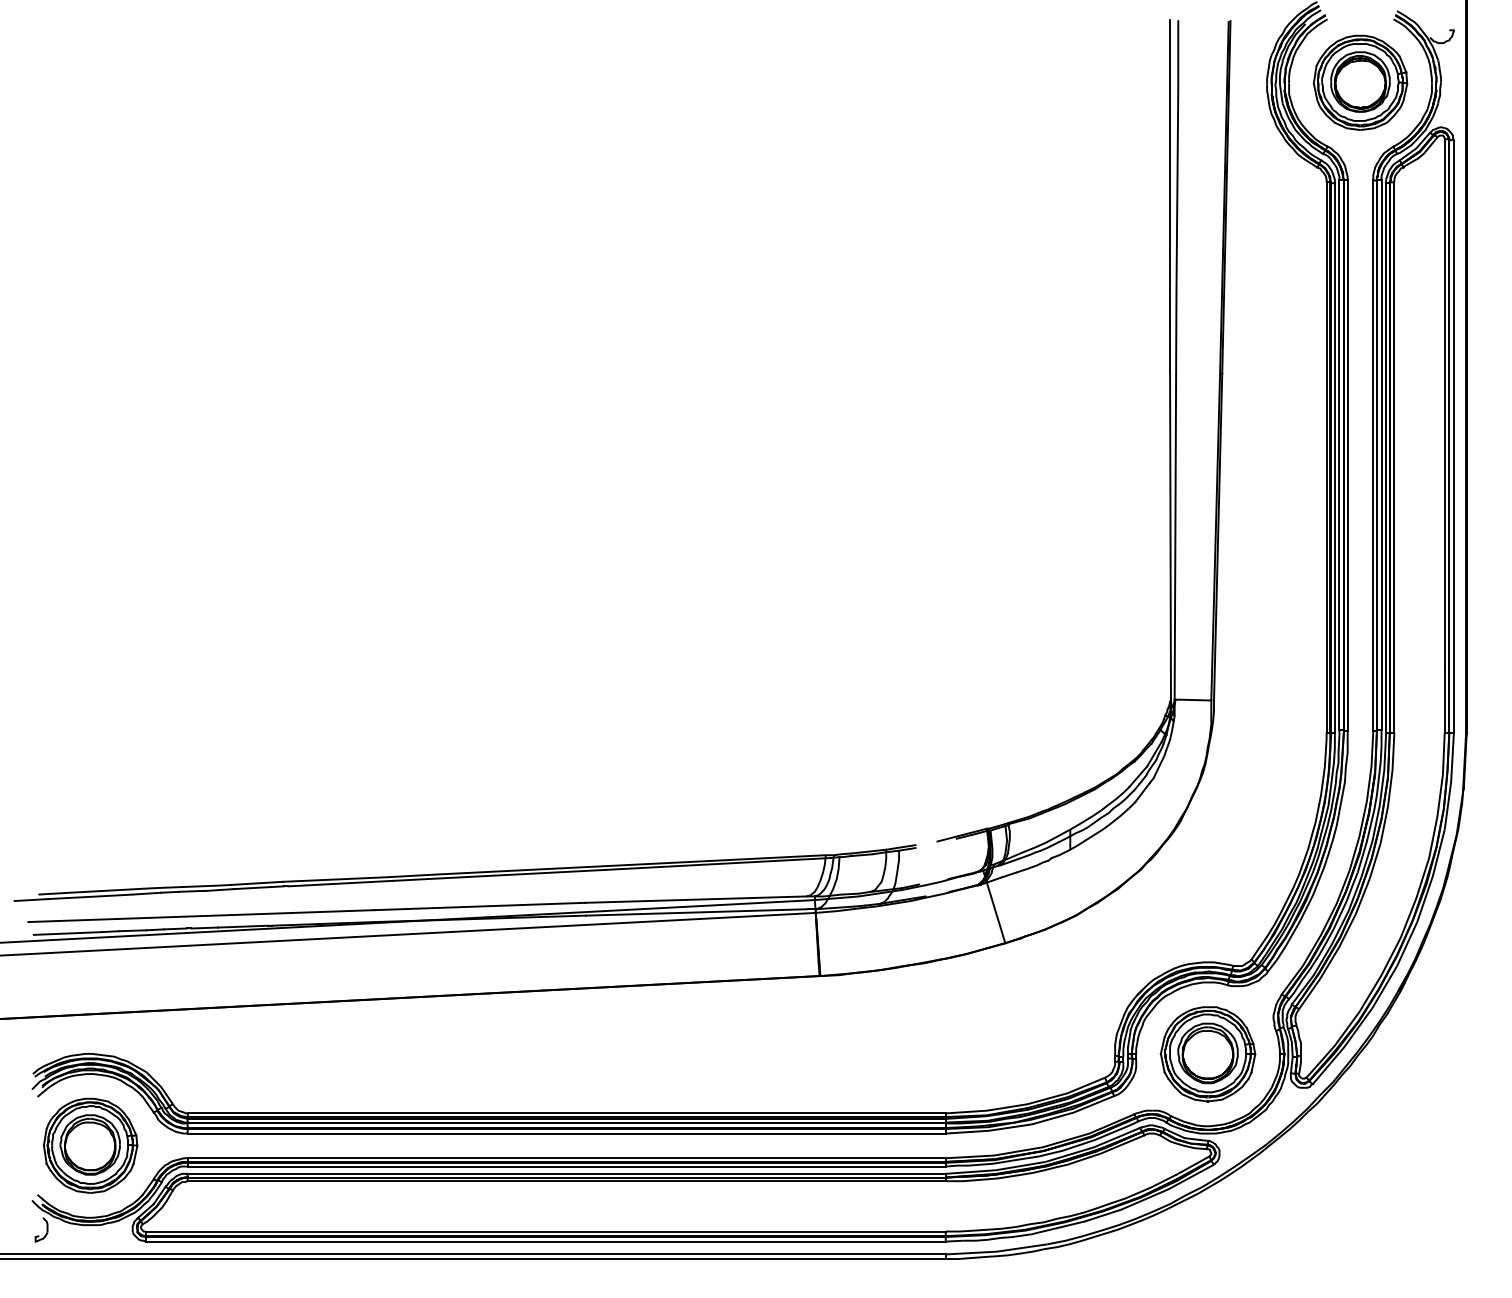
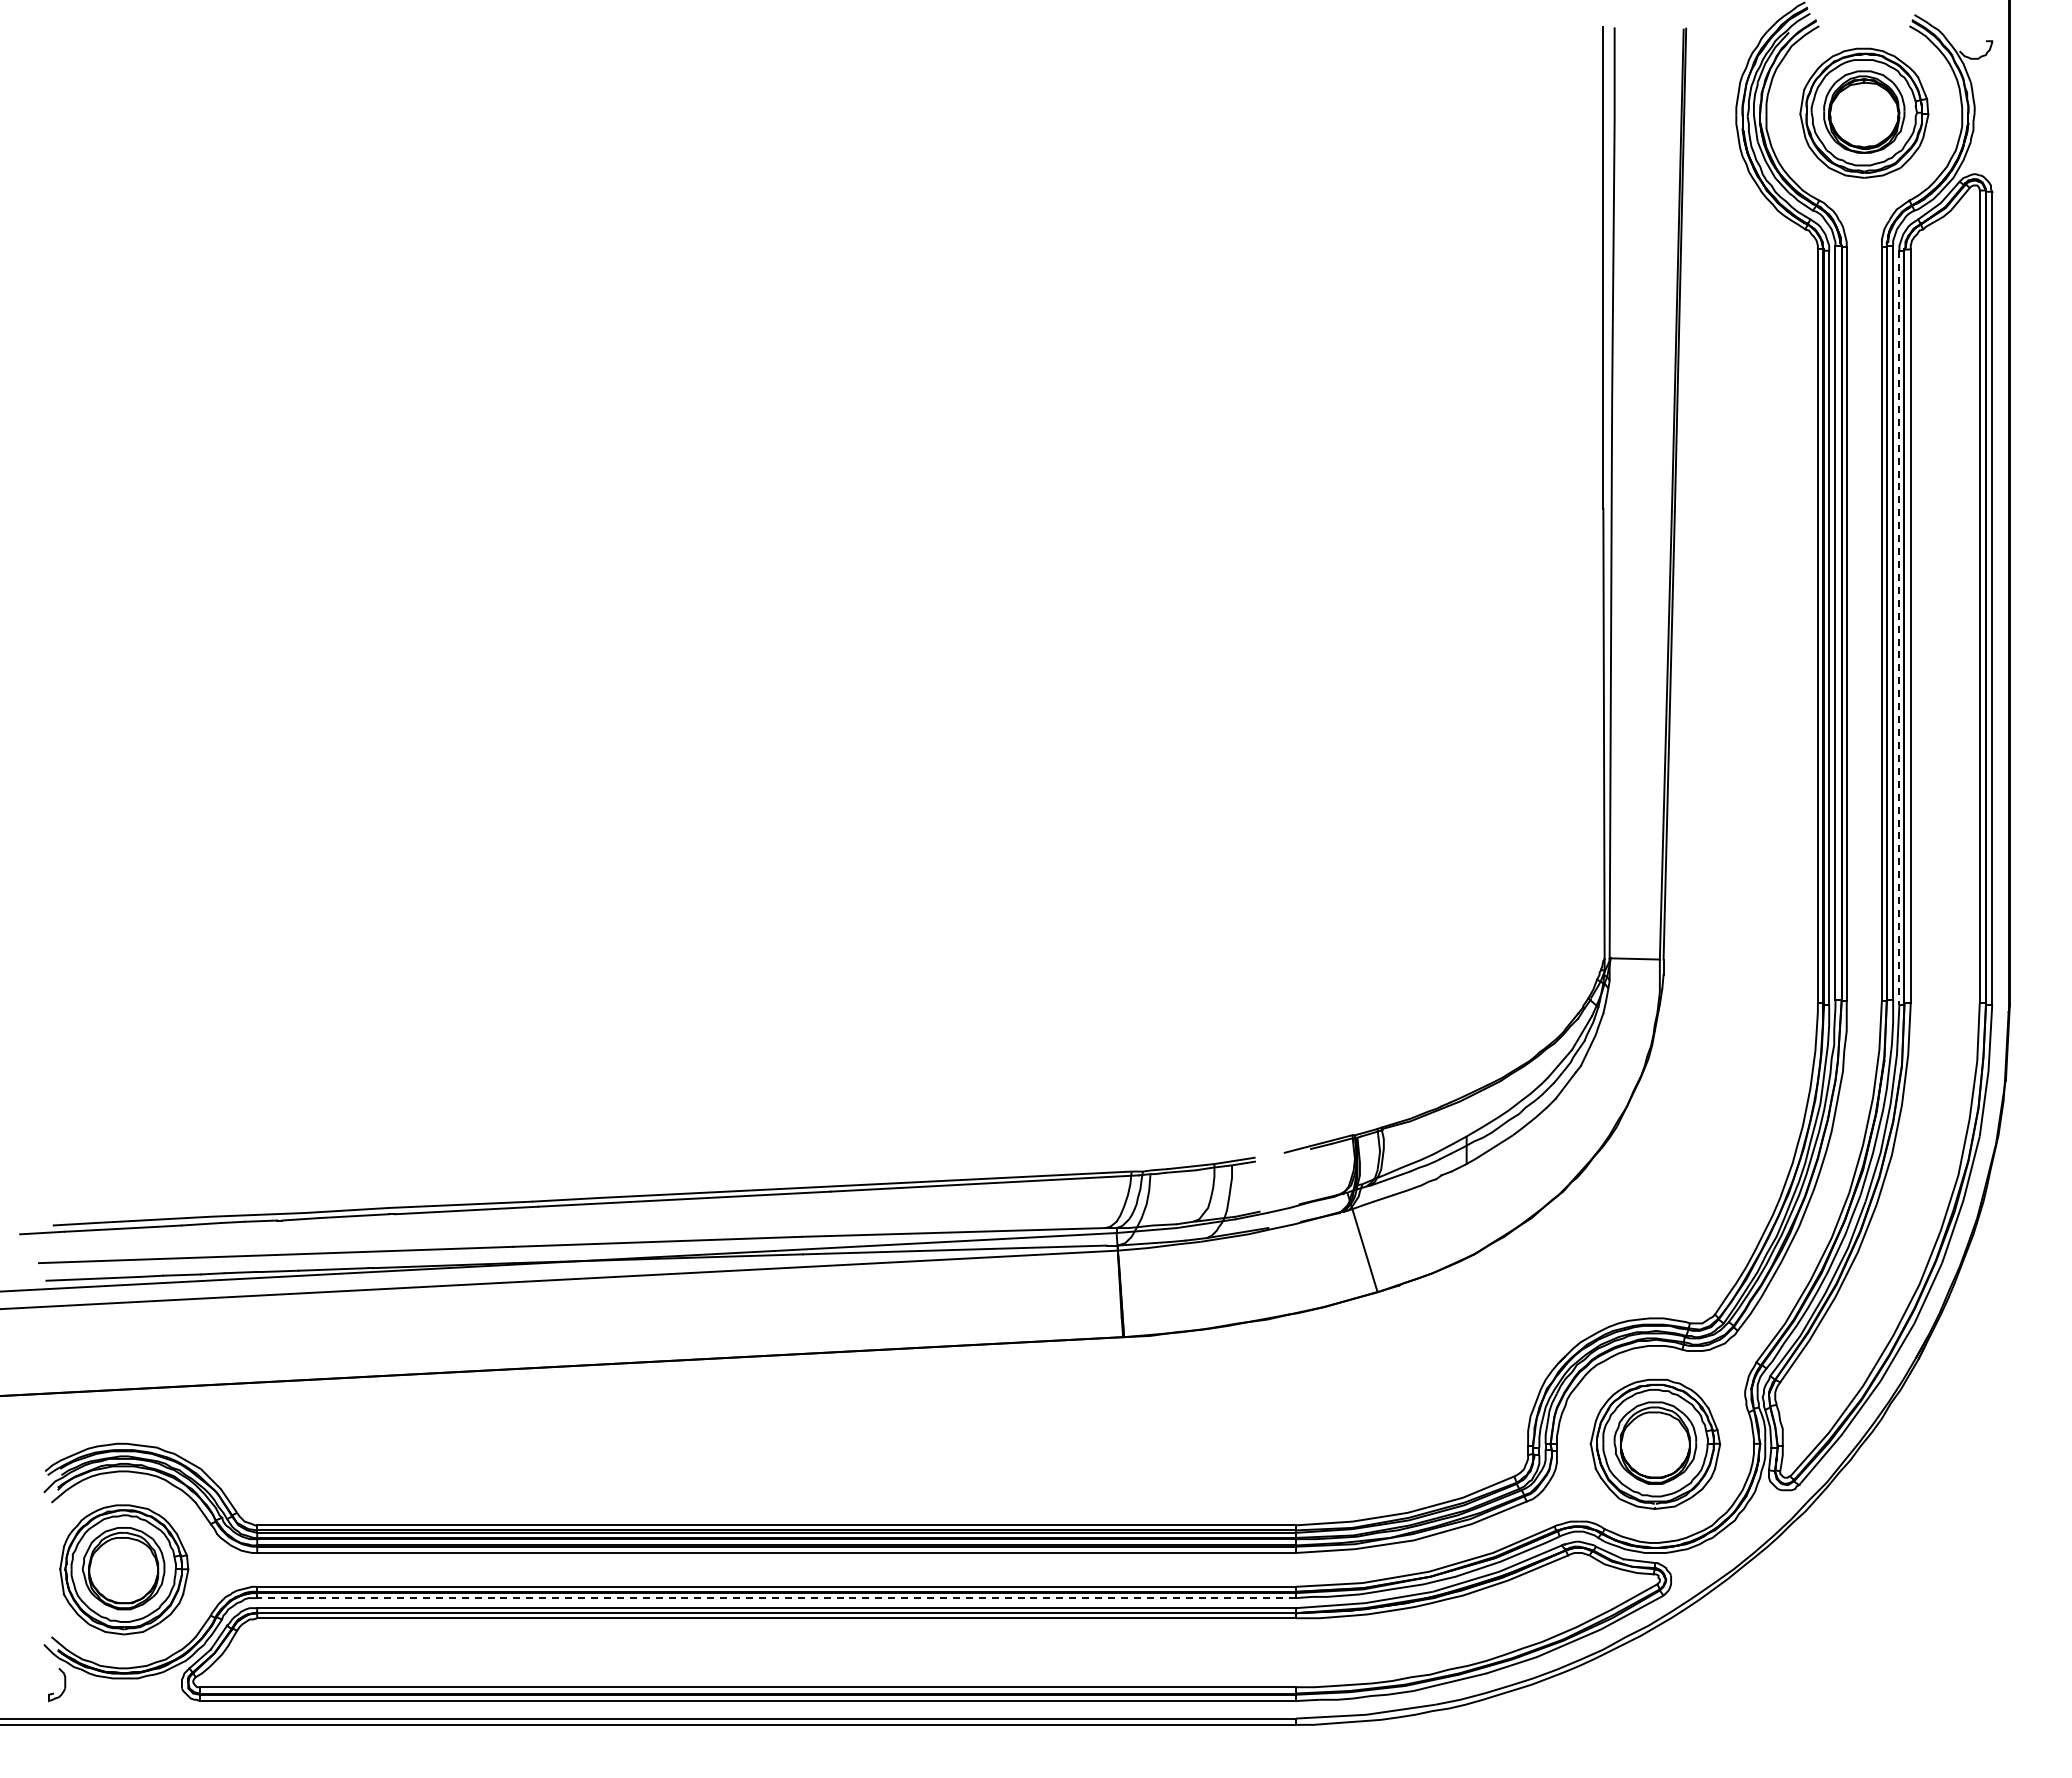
line: (1386, 458) -> (1899, 627), solid -> dashed
line: (566, 1166) -> (776, 1598), solid -> dashed

